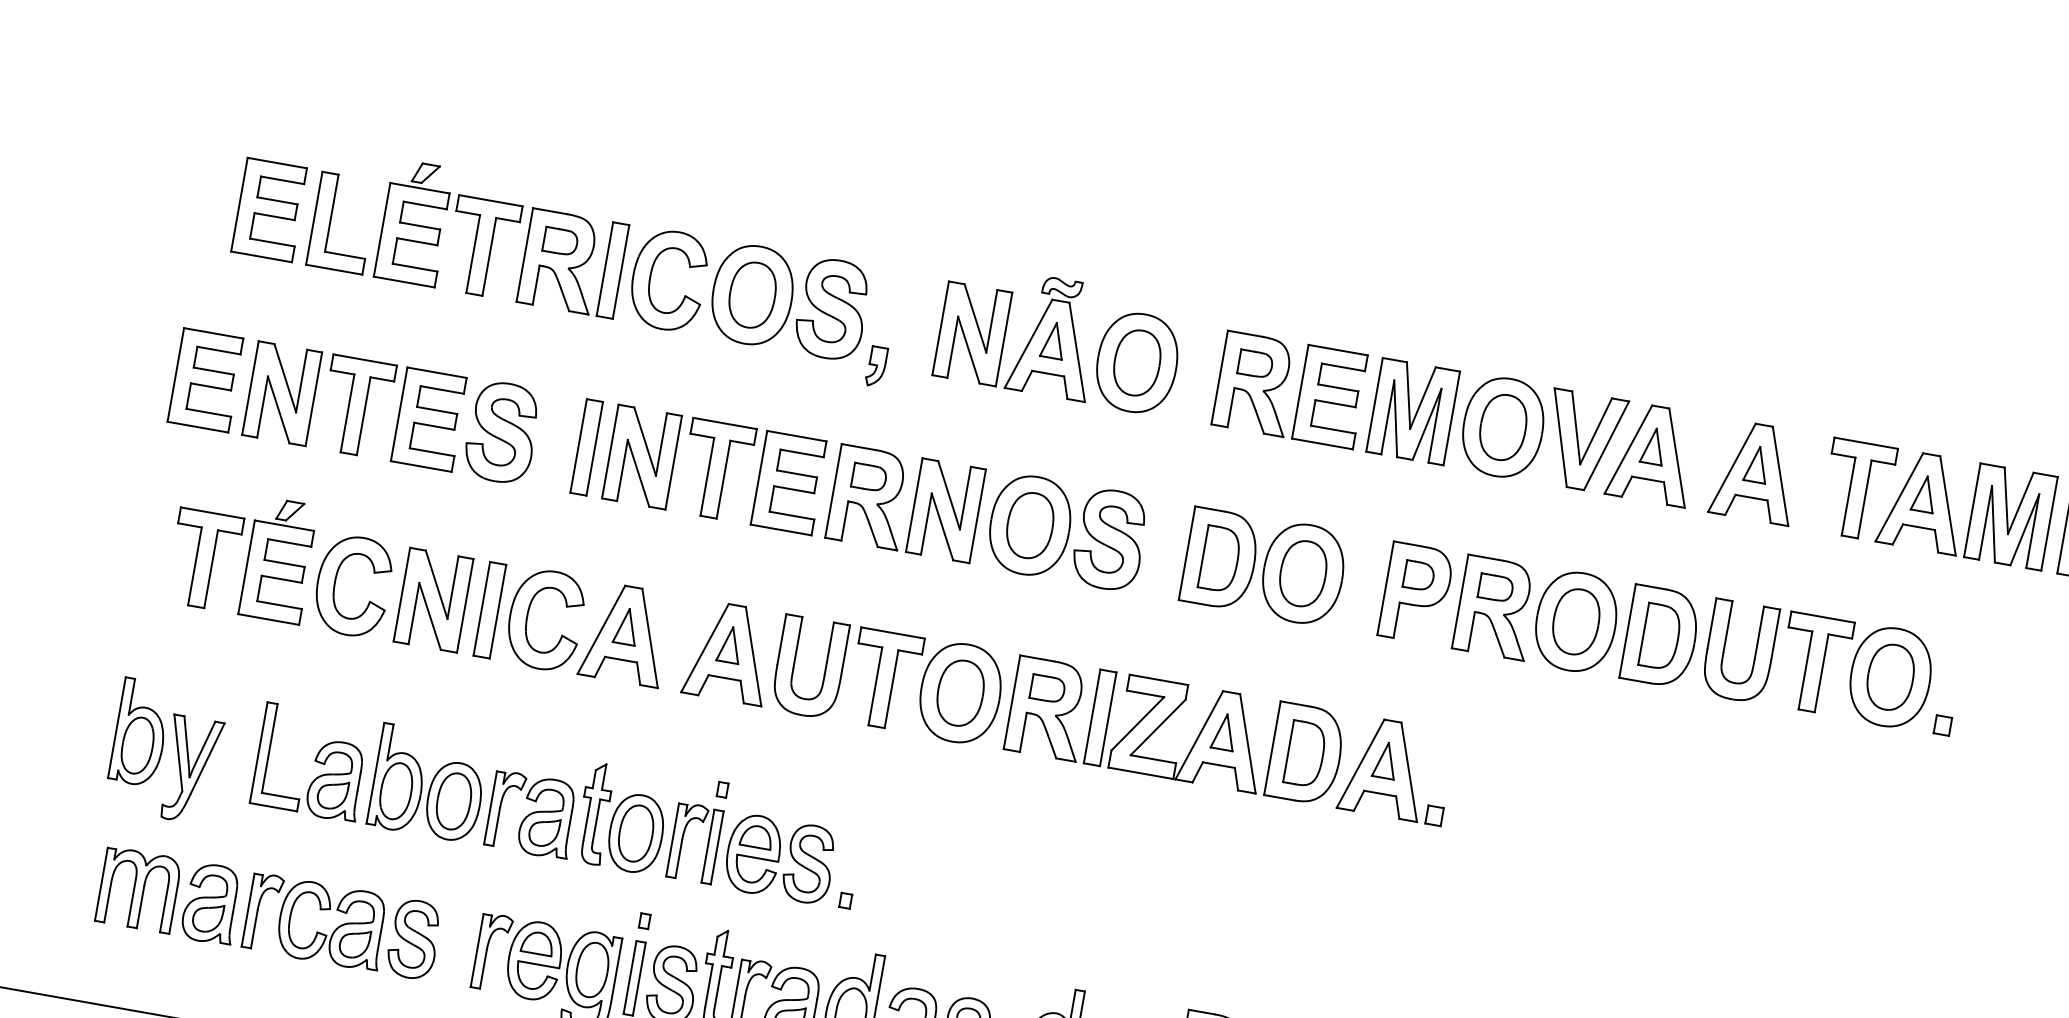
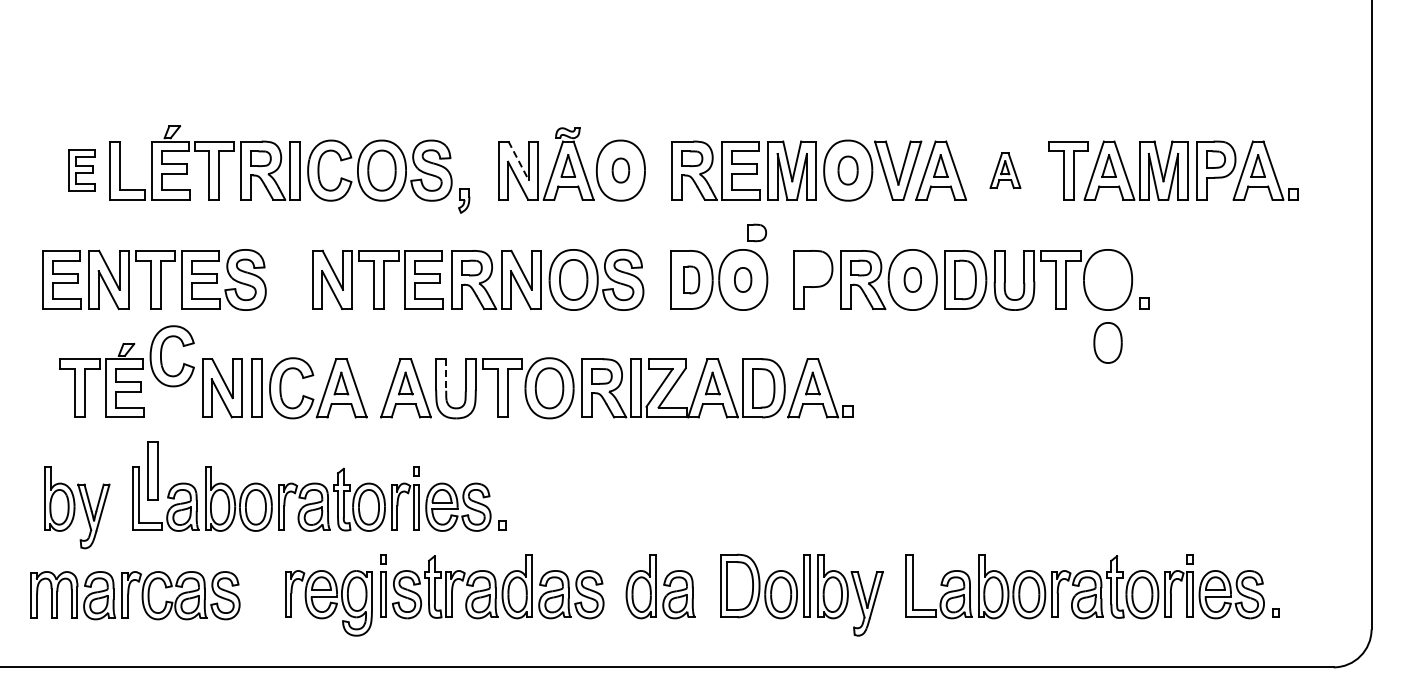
part: (268, 209) -> (81, 170), size x0.7
line: (974, 319) -> (518, 161), solid -> dashed
part: (1136, 362) -> (620, 170), size x0.6
part: (1502, 427) -> (847, 170), size x0.7
part: (585, 446) -> (152, 470), moved
part: (1756, 471) -> (1005, 170), size x0.6
part: (1220, 558) -> (691, 279), size x0.7
part: (1302, 572) -> (742, 279), size x0.6
part: (1417, 574) -> (756, 232), moved
part: (335, 583) -> (161, 356), moved
part: (1575, 621) -> (912, 279), size x0.6
line: (798, 641) -> (446, 374), solid -> dashed
part: (1889, 676) -> (1107, 342), moved
part: (269, 913) -> (135, 595), moved

